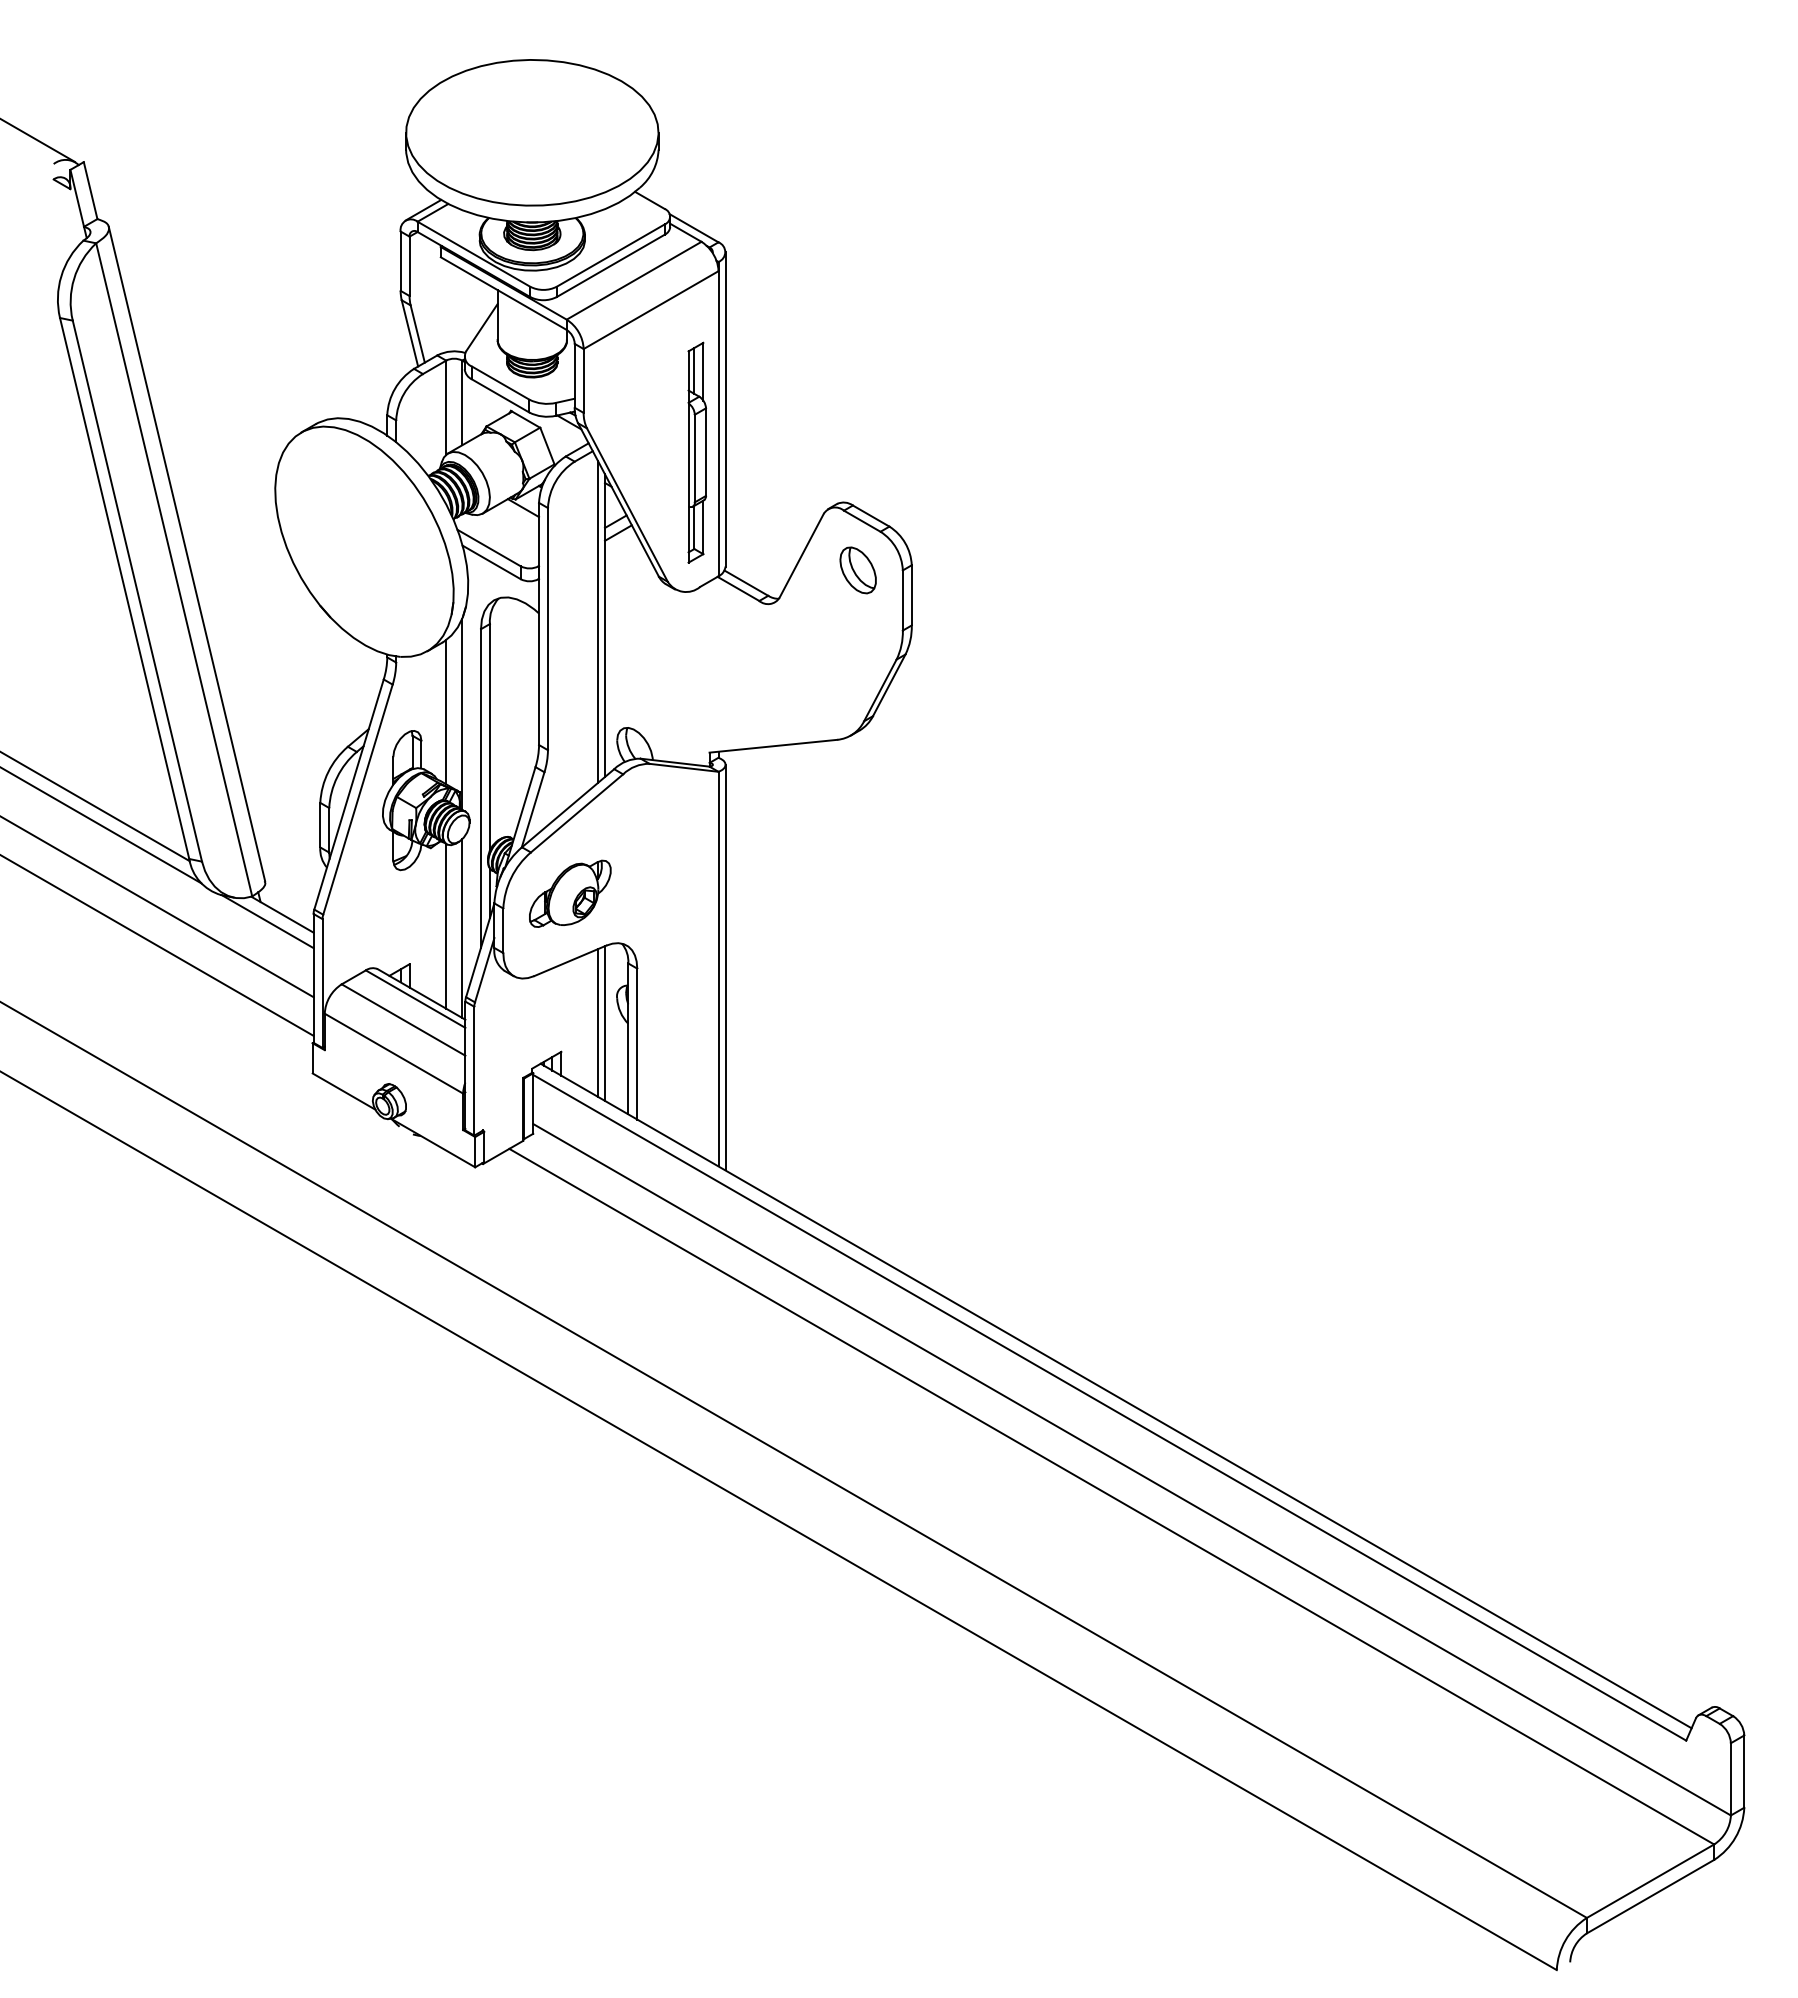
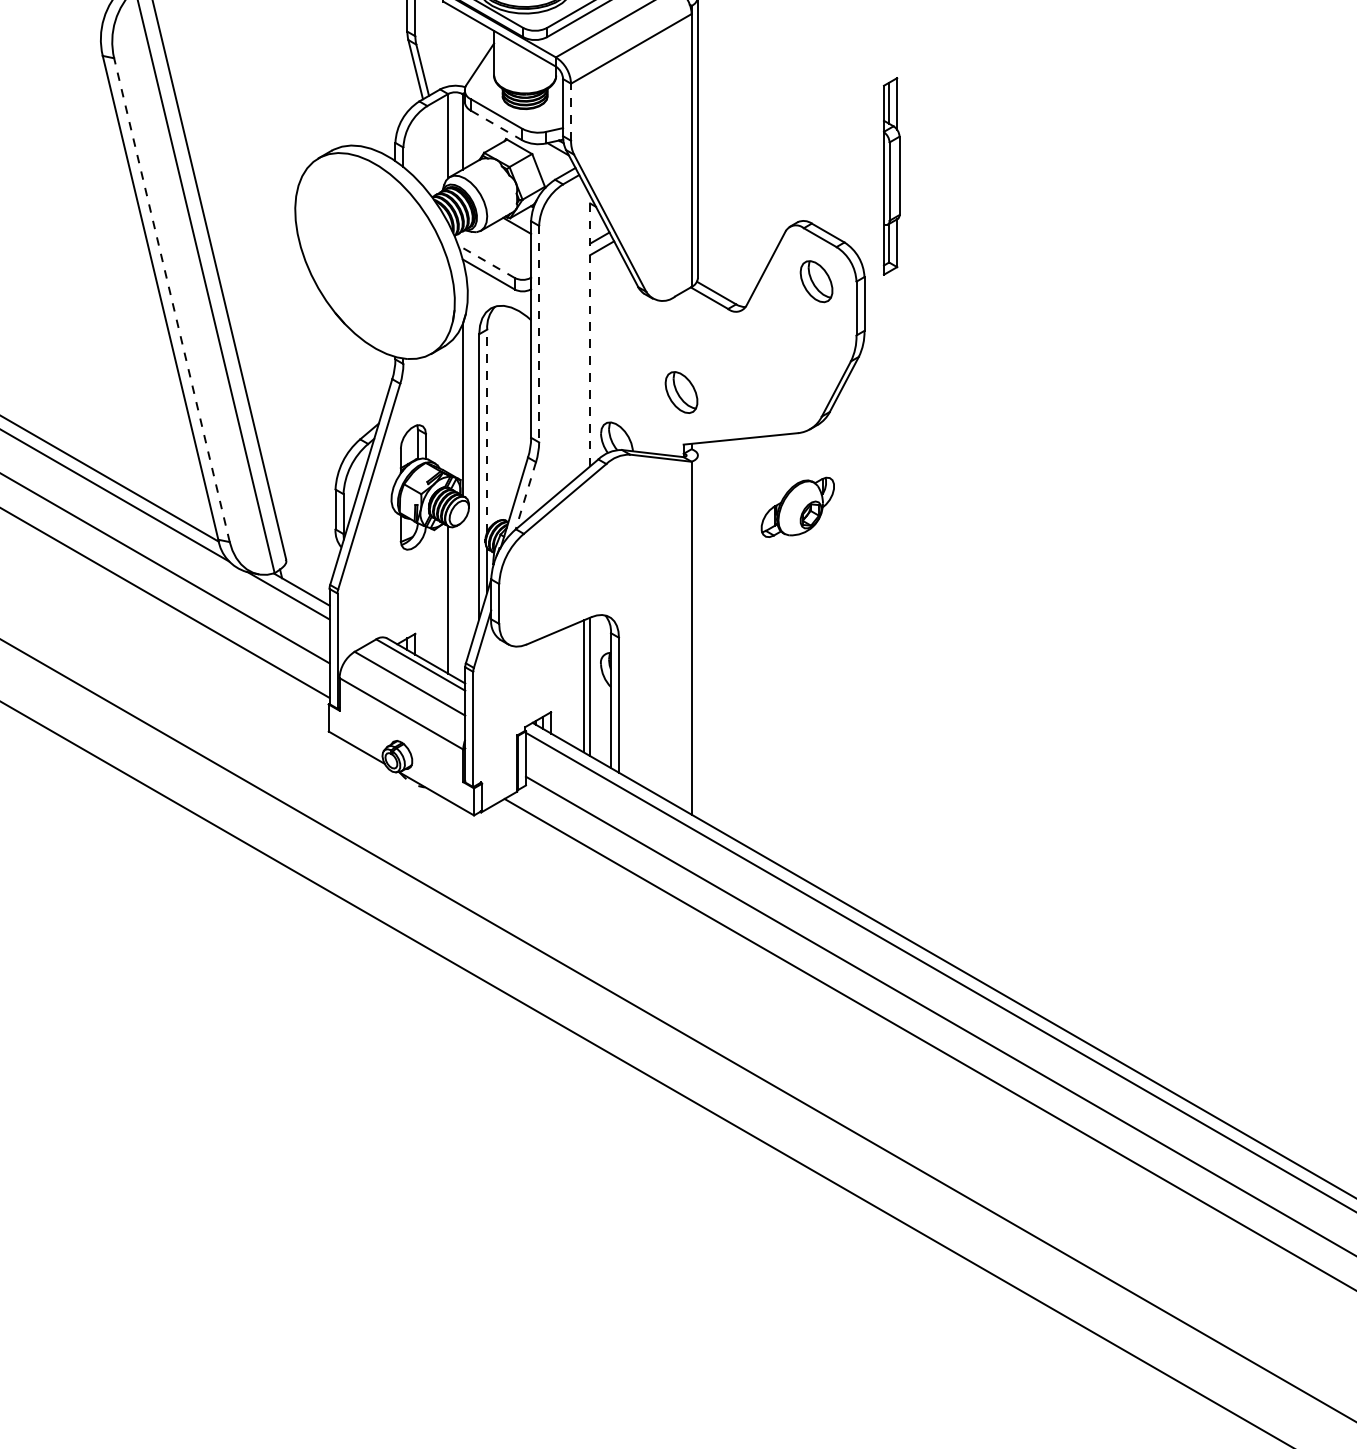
line: (583, 380) -> (570, 111), solid -> dashed
line: (500, 395) -> (496, 125), solid -> dashed
part: (696, 452) -> (891, 176), moved
line: (488, 547) -> (485, 261), solid -> dashed
line: (137, 590) -> (172, 299), solid -> dashed
line: (597, 621) -> (583, 327), removed
line: (605, 625) -> (590, 330), solid -> dashed
line: (547, 629) -> (538, 334), solid -> dashed
part: (706, 694) -> (680, 392), added
line: (446, 712) -> (448, 408), removed
line: (489, 736) -> (486, 430), solid -> dashed
line: (532, 810) -> (525, 496), solid -> dashed
part: (570, 893) -> (798, 507), moved
line: (462, 928) -> (462, 601), removed
line: (725, 967) -> (697, 636), removed

